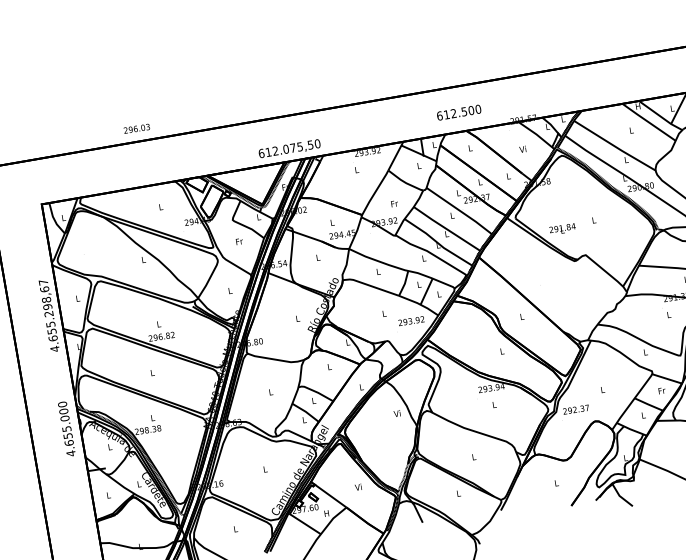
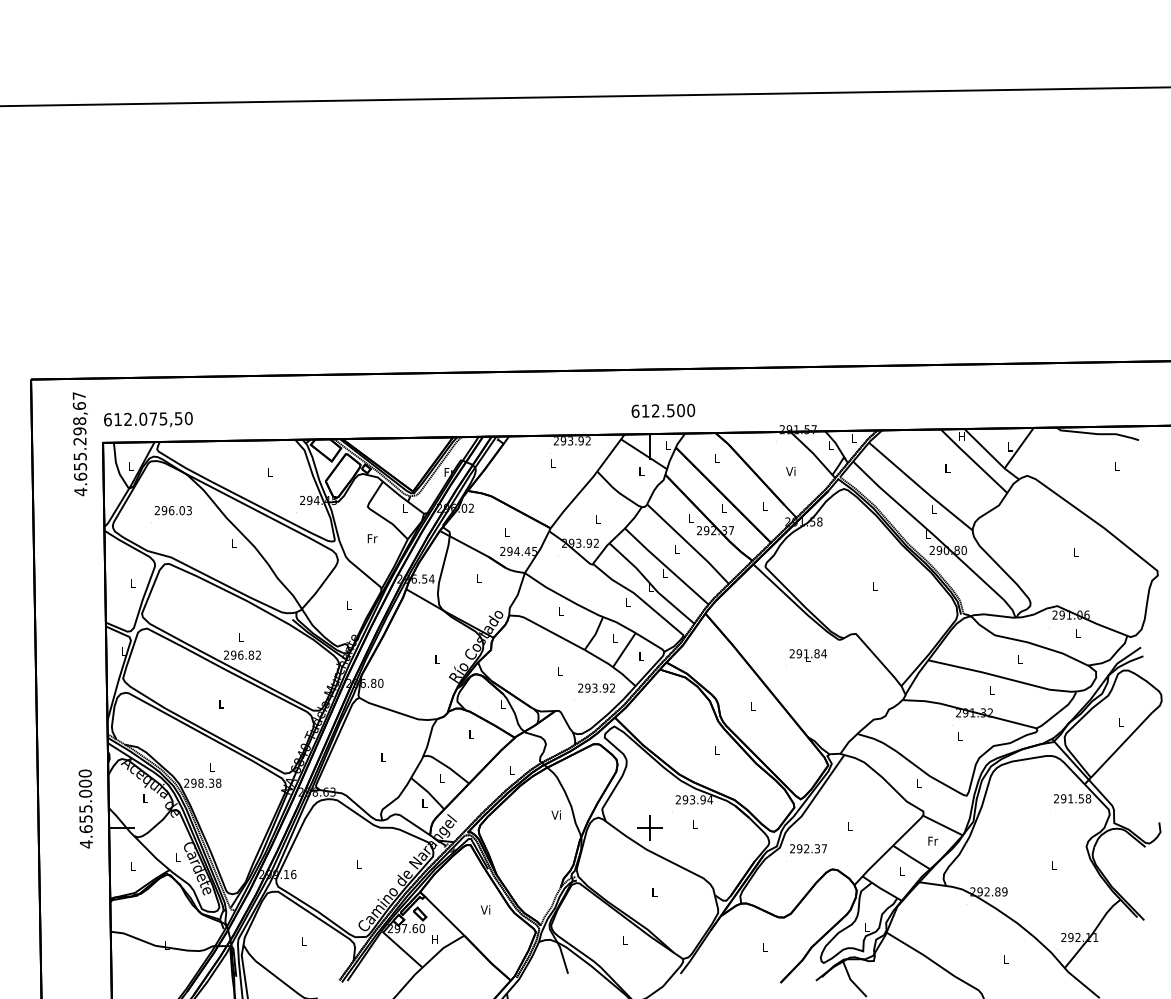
text: (459, 112) -> (663, 410), moved
text: (136, 128) -> (172, 510), moved
text: (289, 148) -> (148, 419), moved
text: (394, 203) -> (598, 519), Fr -> L
text: (562, 229) -> (807, 655), moved
text: (48, 316) -> (79, 444), moved
part: (463, 412) -> (649, 827), added
text: (66, 428) -> (85, 808), moved

